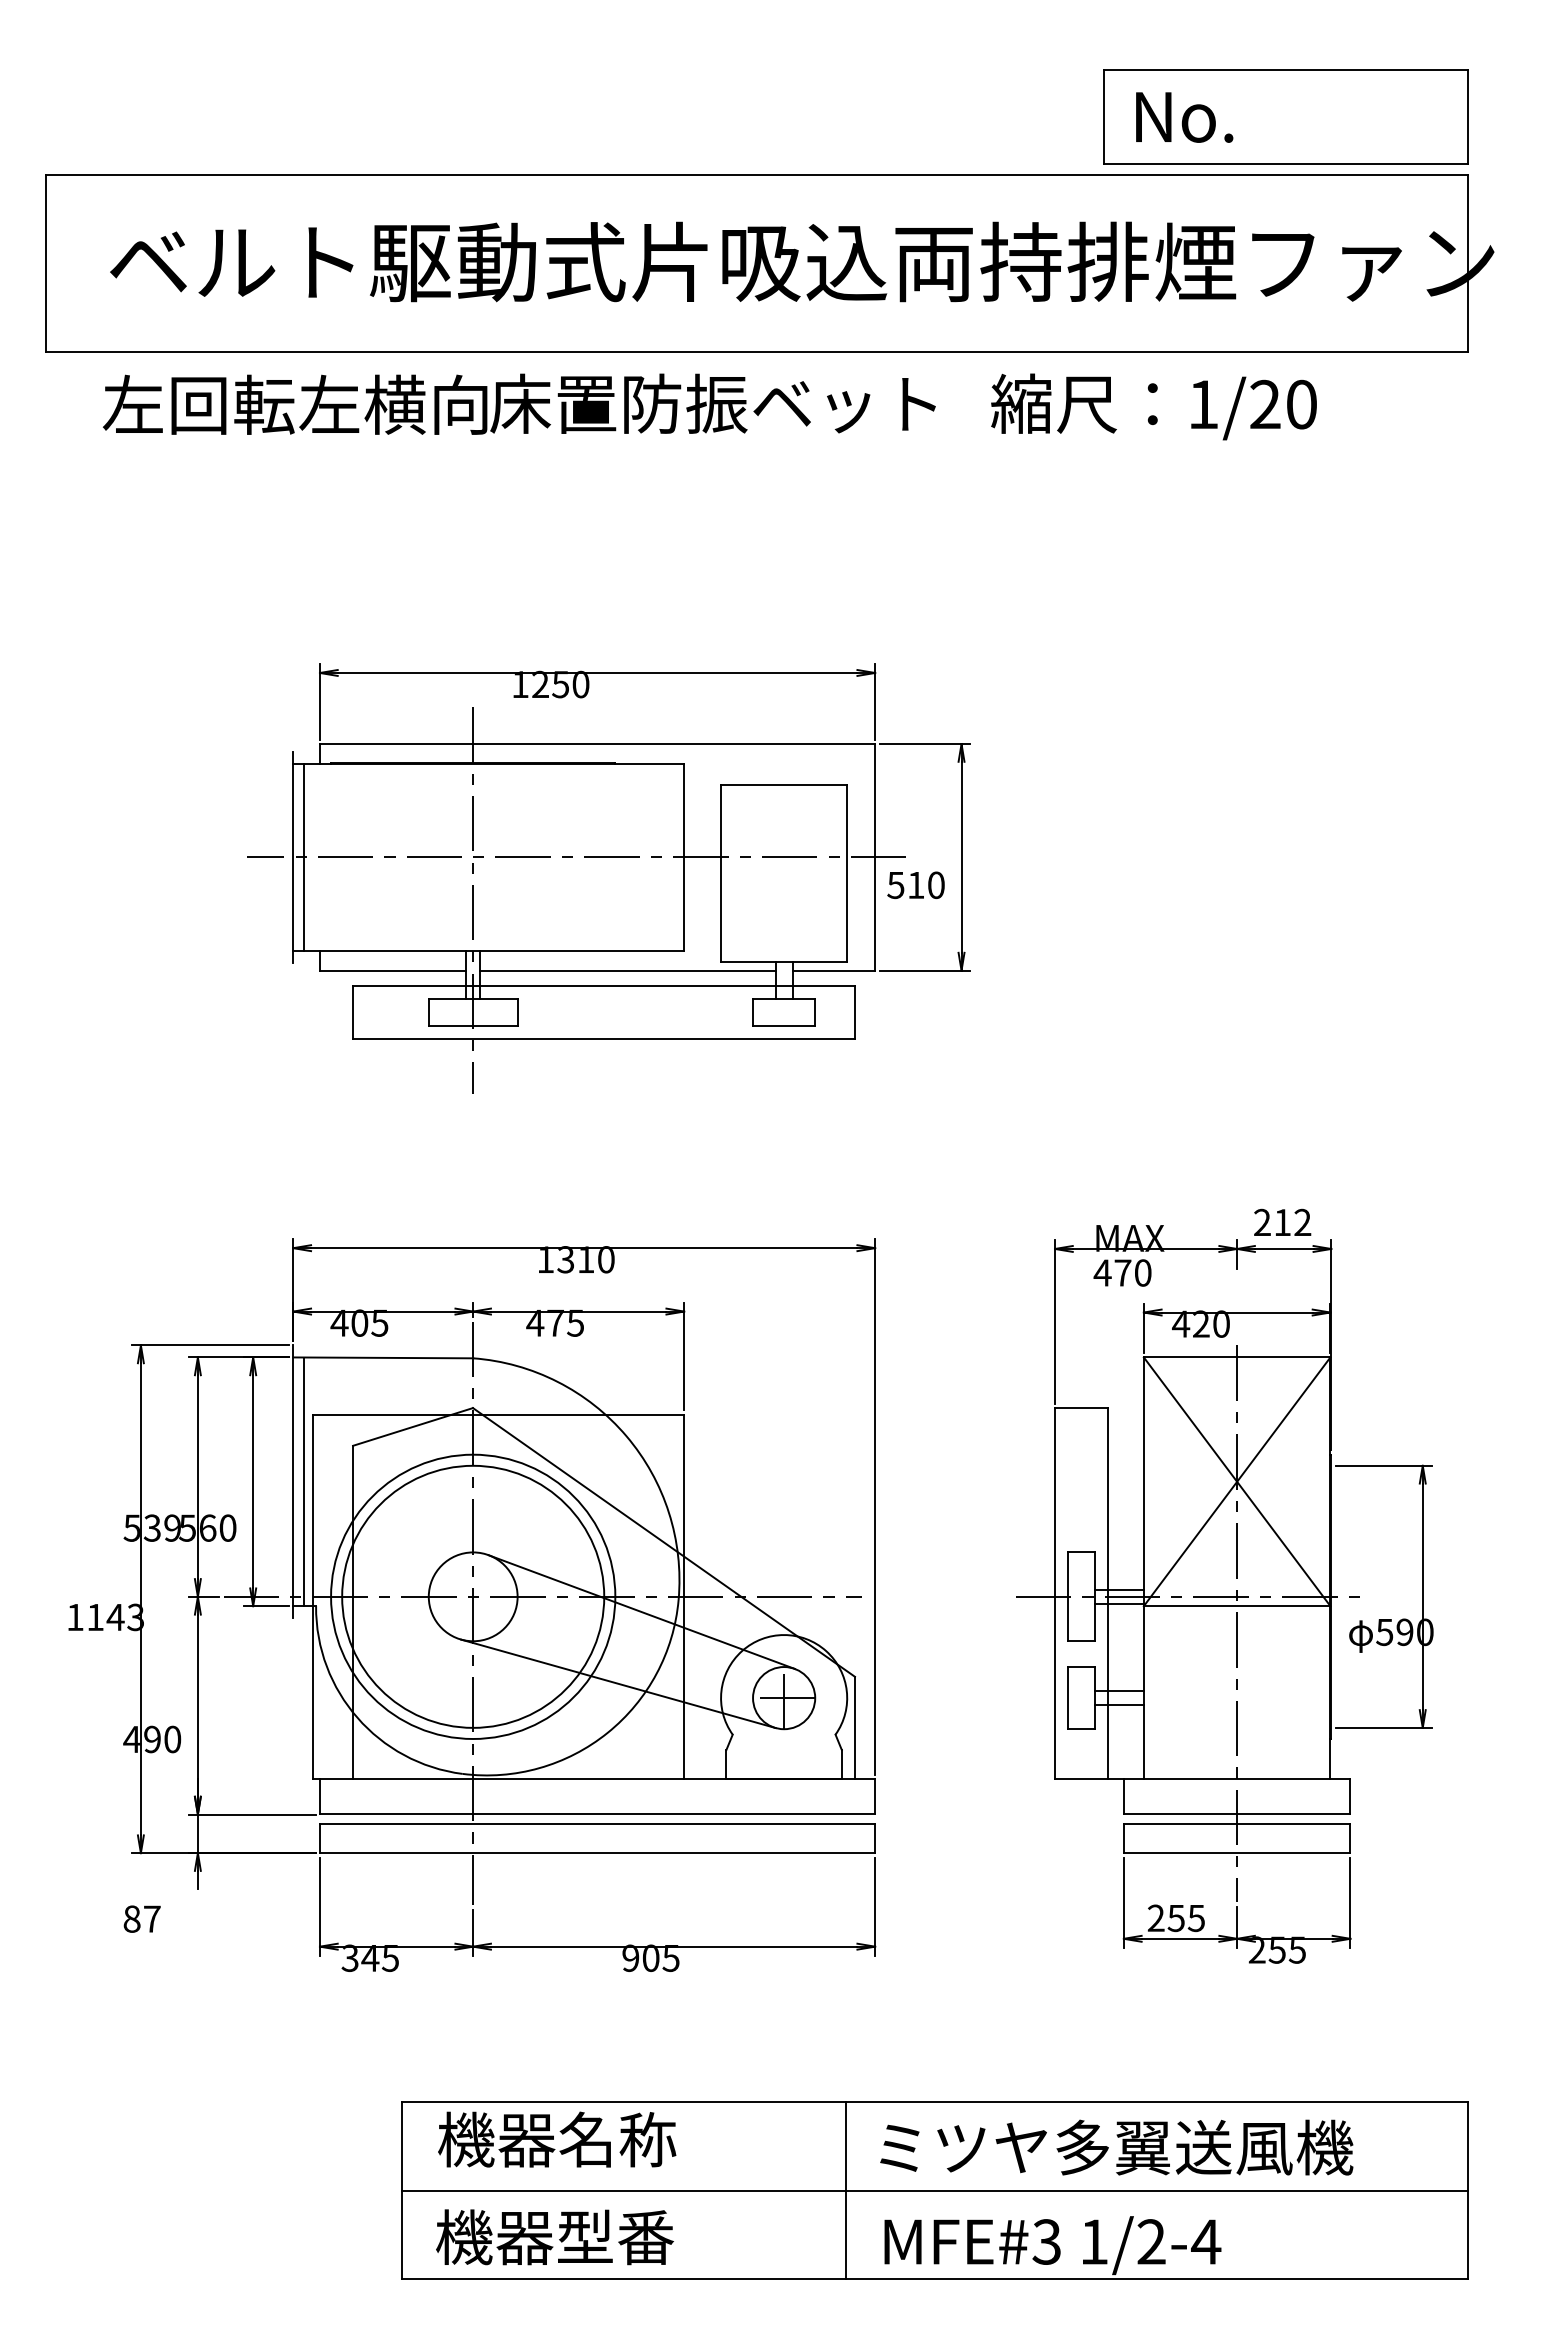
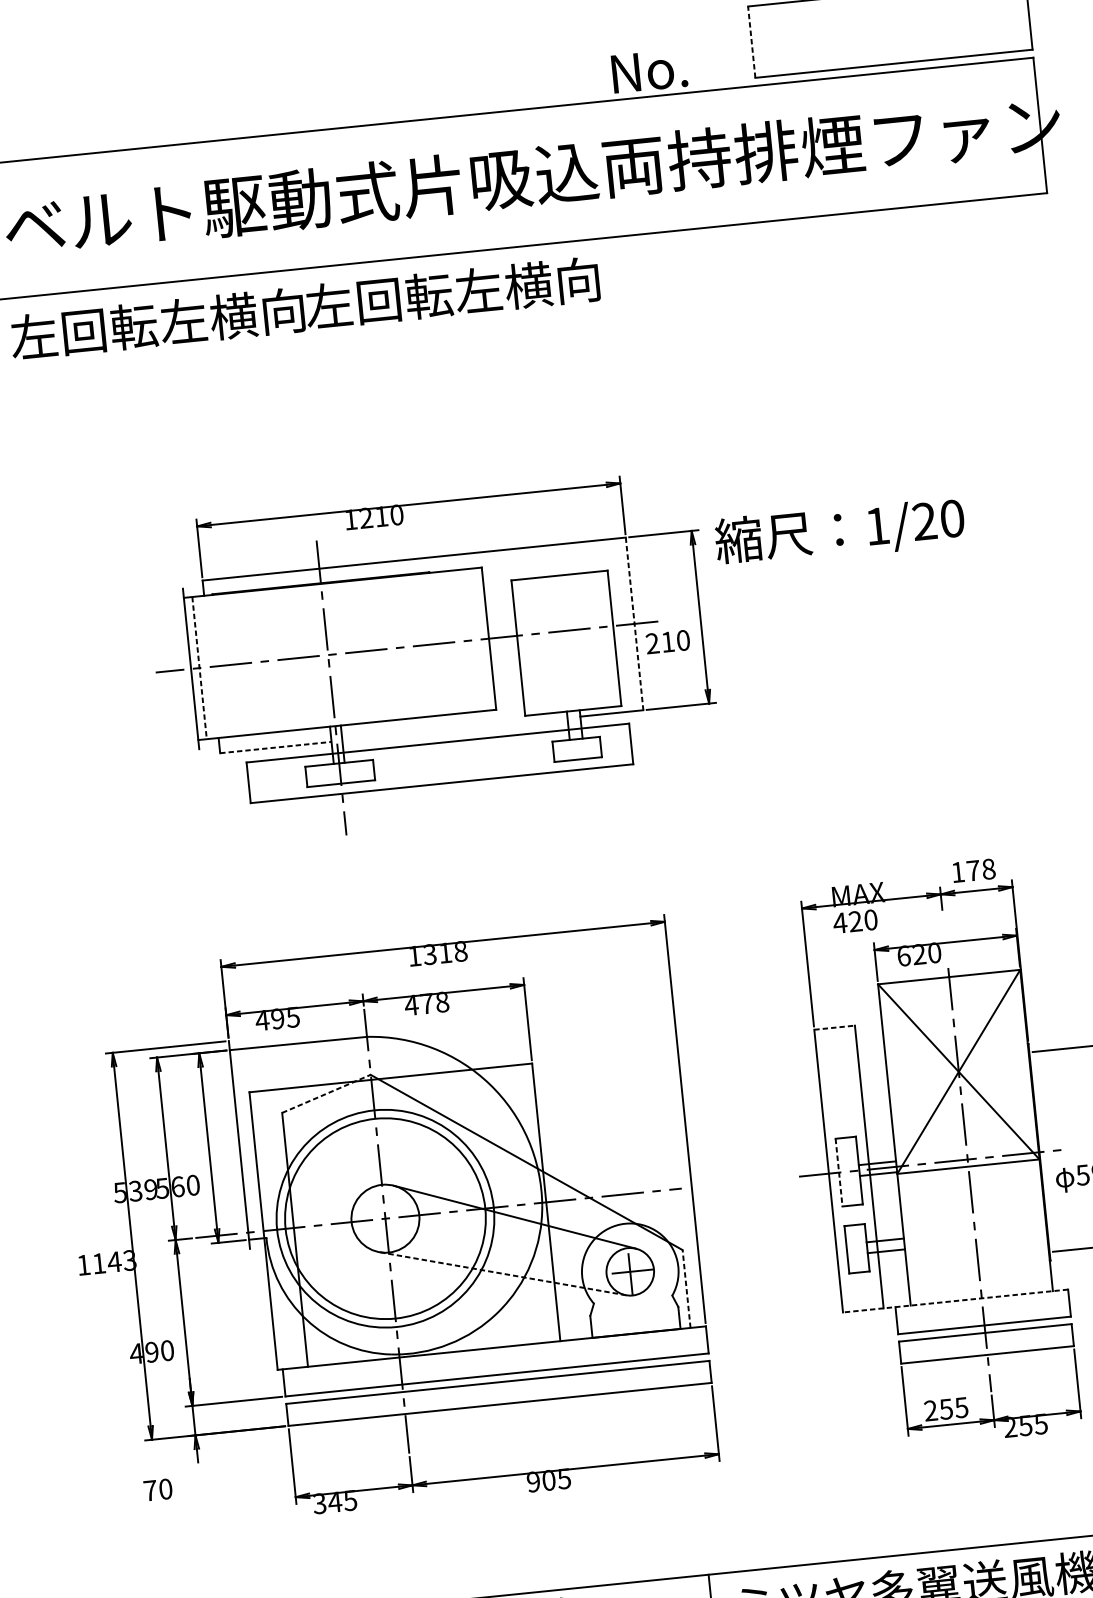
line: (1104, 117) -> (752, 42), solid -> dashed
text: (1184, 117) -> (649, 71), moved
text: (712, 403) -> (475, 290), 床置防振ベット -> 左回転左横向
text: (1153, 406) -> (839, 531), moved
text: (560, 684) -> (381, 516), 1250 -> 1210
line: (304, 857) -> (199, 668), solid -> dashed
line: (875, 857) -> (634, 624), solid -> dashed
text: (895, 885) -> (652, 643), 510 -> 210
line: (393, 970) -> (276, 747), solid -> dashed
line: (627, 970) -> (454, 729), removed
text: (1282, 1222) -> (973, 870), 212 -> 178
text: (606, 1259) -> (460, 951), 1310 -> 1318
text: (1122, 1272) -> (855, 921), 470 -> 420
text: (359, 1322) -> (277, 1018), 405 -> 495
text: (575, 1322) -> (442, 1001), 475 -> 478
text: (1181, 1323) -> (904, 955), 420 -> 620
line: (1081, 1408) -> (834, 1028), solid -> dashed
line: (413, 1426) -> (326, 1093), solid -> dashed
line: (304, 1481) -> (247, 1143), removed
line: (1068, 1597) -> (839, 1173), solid -> dashed
line: (617, 1683) -> (502, 1273), solid -> dashed
line: (854, 1727) -> (686, 1288), solid -> dashed
line: (1202, 1778) -> (955, 1300), solid -> dashed
text: (141, 1918) -> (157, 1489), 87 -> 70

